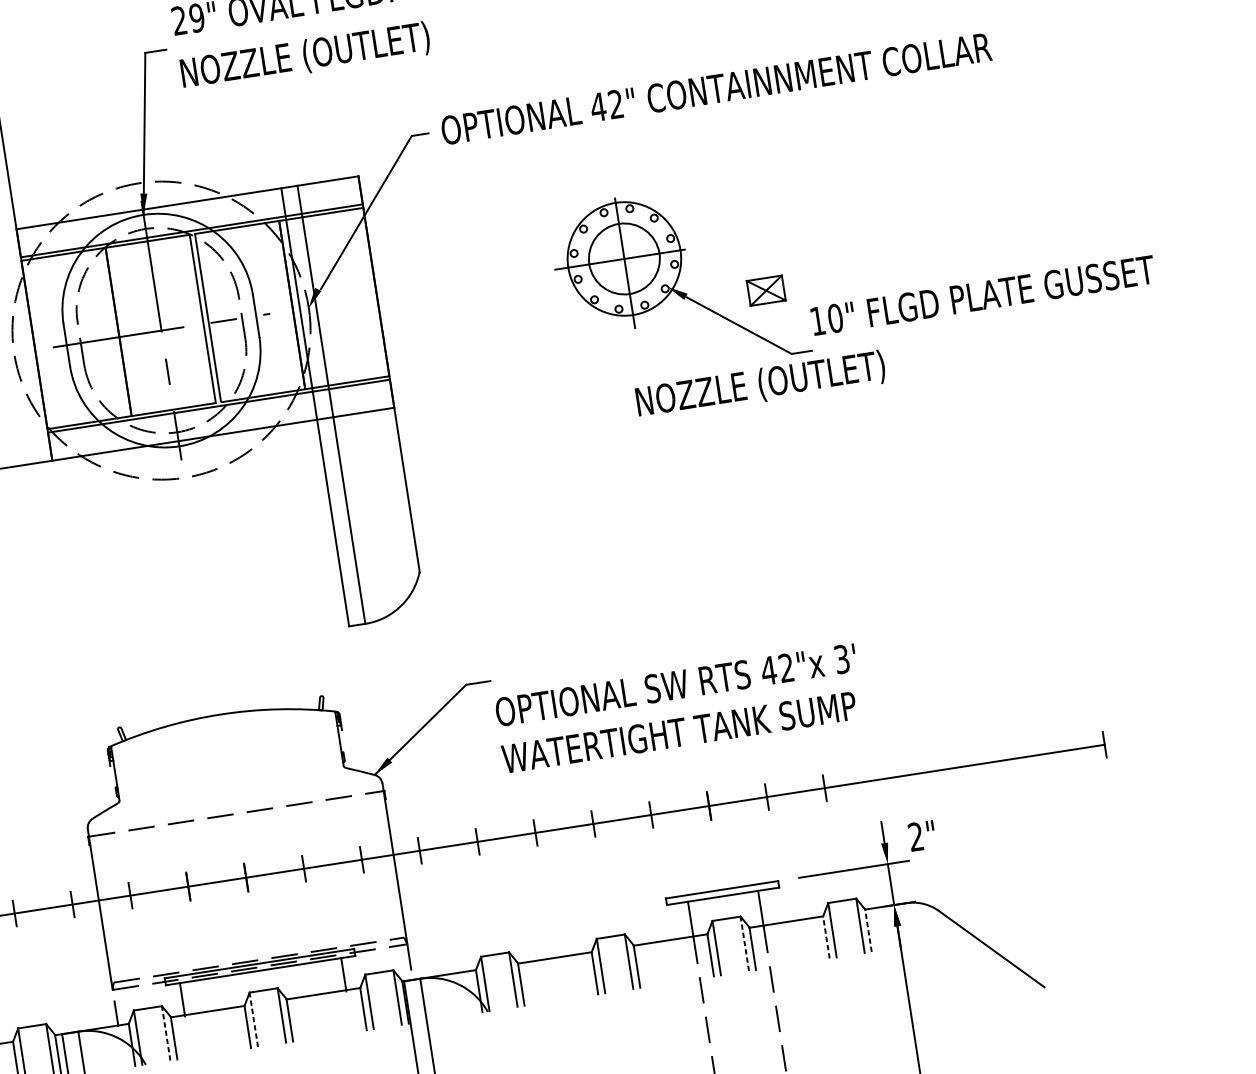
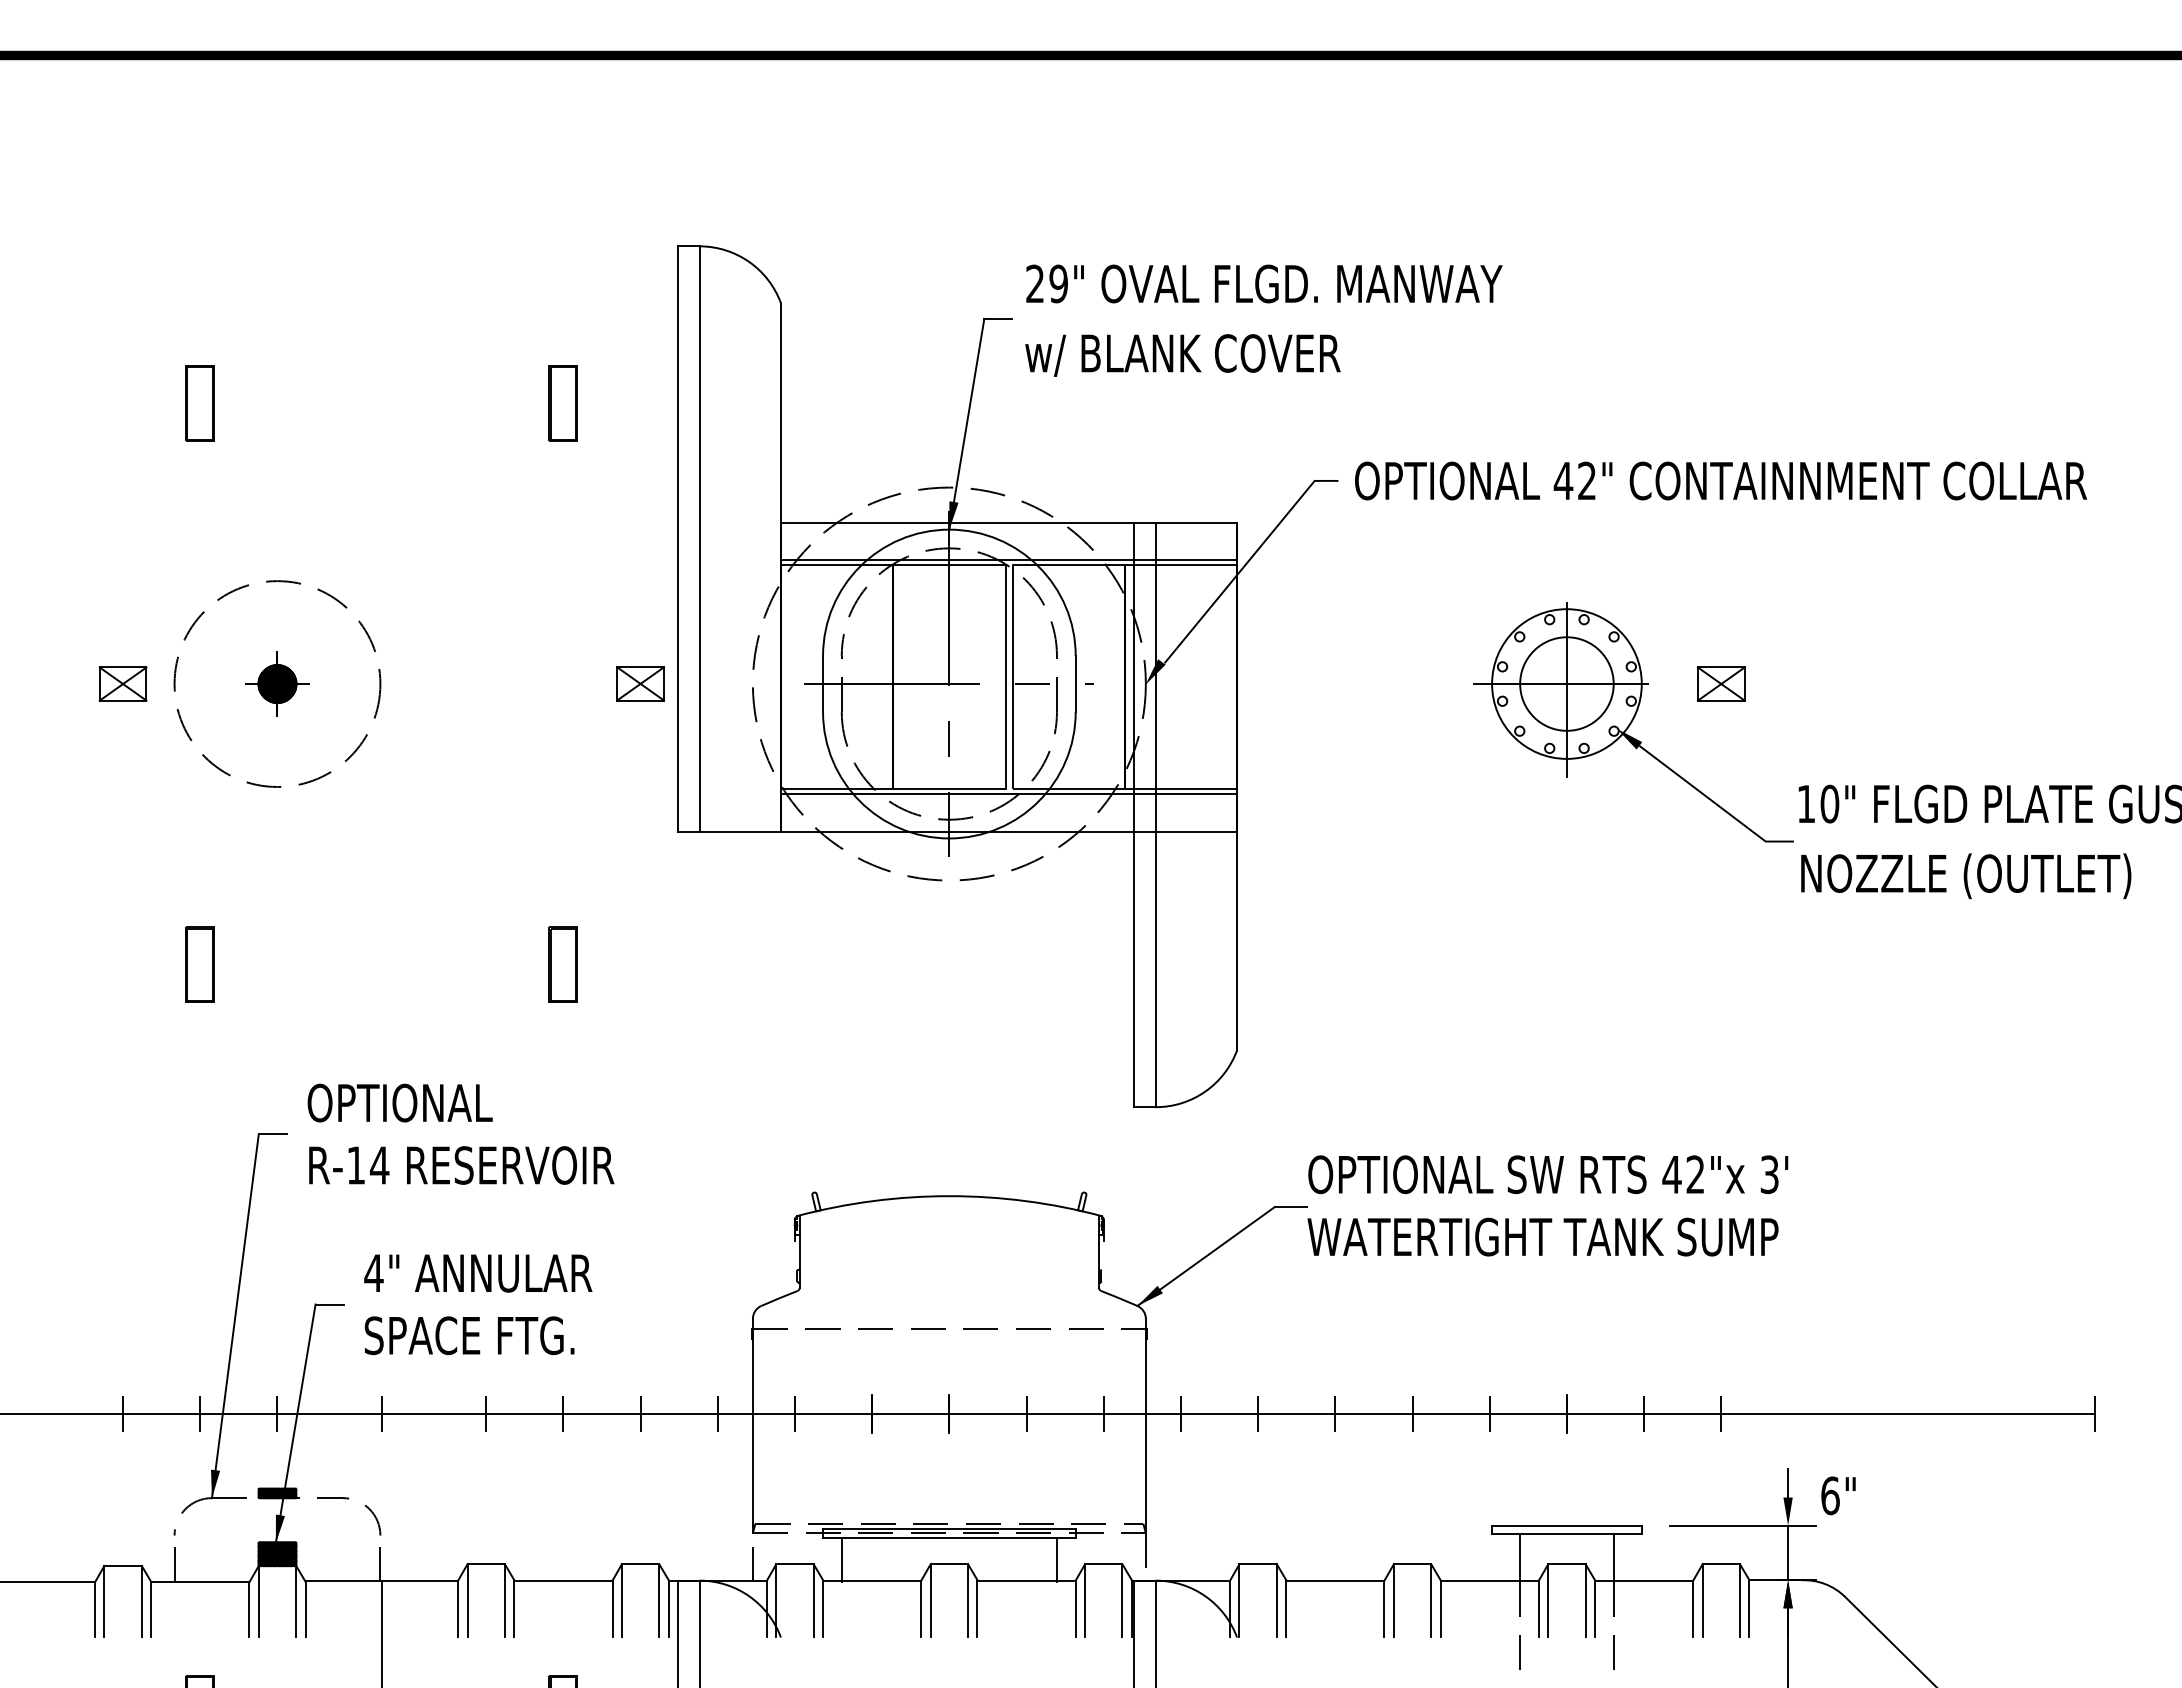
text: (304, 56) -> (1191, 355), NOZZLE (OUTLET) -> w/ BLANK COVER
part: (765, 290) -> (1720, 683), moved
text: (760, 384) -> (1966, 875), moved
text: (679, 708) -> (1547, 1205), moved
text: (916, 836) -> (1830, 1495), 2" -> 6"
line: (868, 930) -> (1749, 1608), dashed -> solid
line: (826, 937) -> (1693, 1608), dashed -> solid
line: (744, 943) -> (1585, 1600), dashed -> solid
line: (253, 1019) -> (930, 1600), dashed -> solid
line: (166, 1033) -> (813, 1600), dashed -> solid

